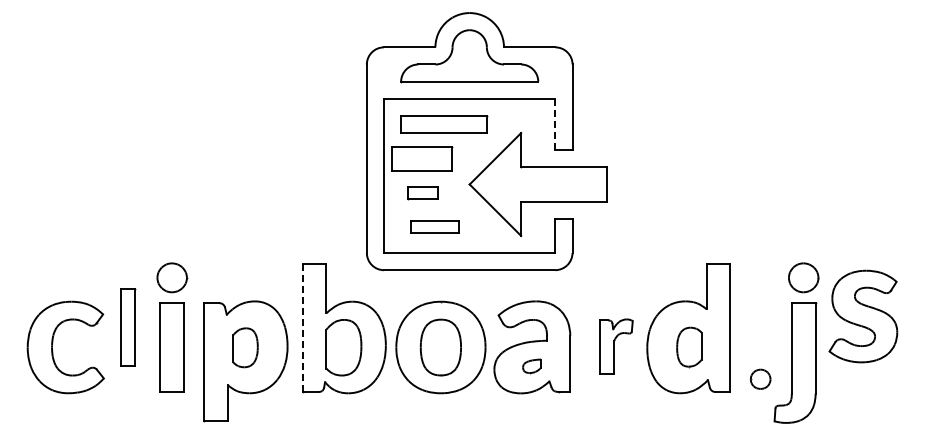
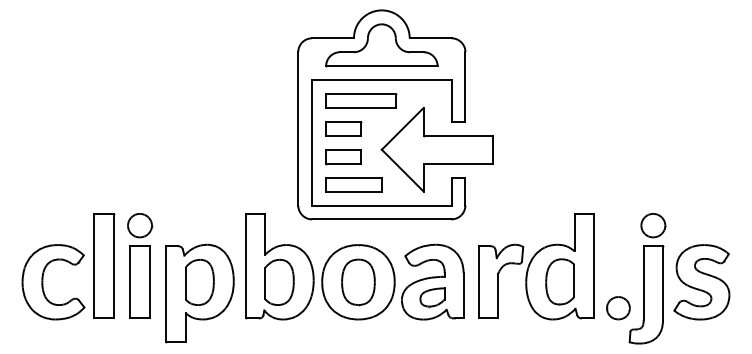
line: (555, 124) -> (451, 100), dashed -> solid
part: (422, 158) -> (343, 128), size x0.71
part: (422, 193) -> (343, 157), size x1.43
part: (435, 227) -> (354, 184), size x1.43
part: (863, 316) -> (701, 282), moved
part: (128, 327) -> (104, 266), size x1.67
line: (302, 327) -> (245, 266), dashed -> solid
part: (616, 346) -> (501, 281), size x1.67
part: (245, 347) -> (199, 282), size x1.43
part: (689, 347) -> (560, 282), size x1.43
part: (531, 366) -> (432, 297), size x1.67
part: (760, 378) -> (618, 307), size x1.43

